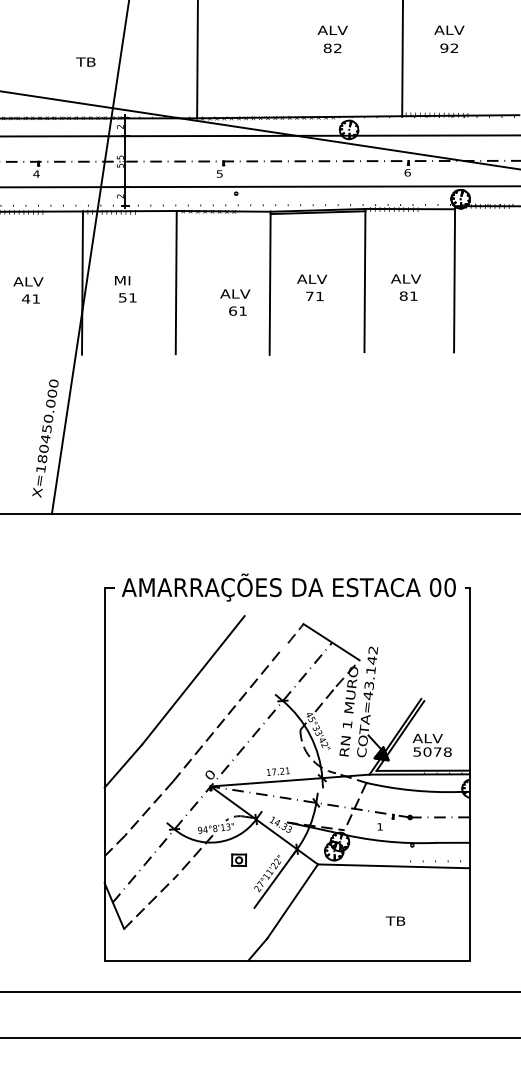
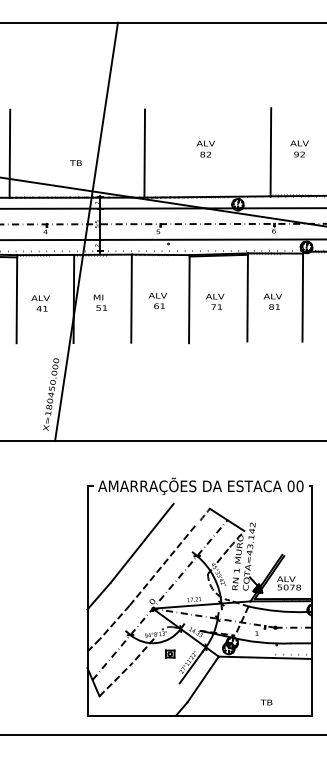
text: (332, 38) -> (205, 148), moved
text: (234, 301) -> (157, 300), moved
text: (395, 921) -> (266, 702), moved

